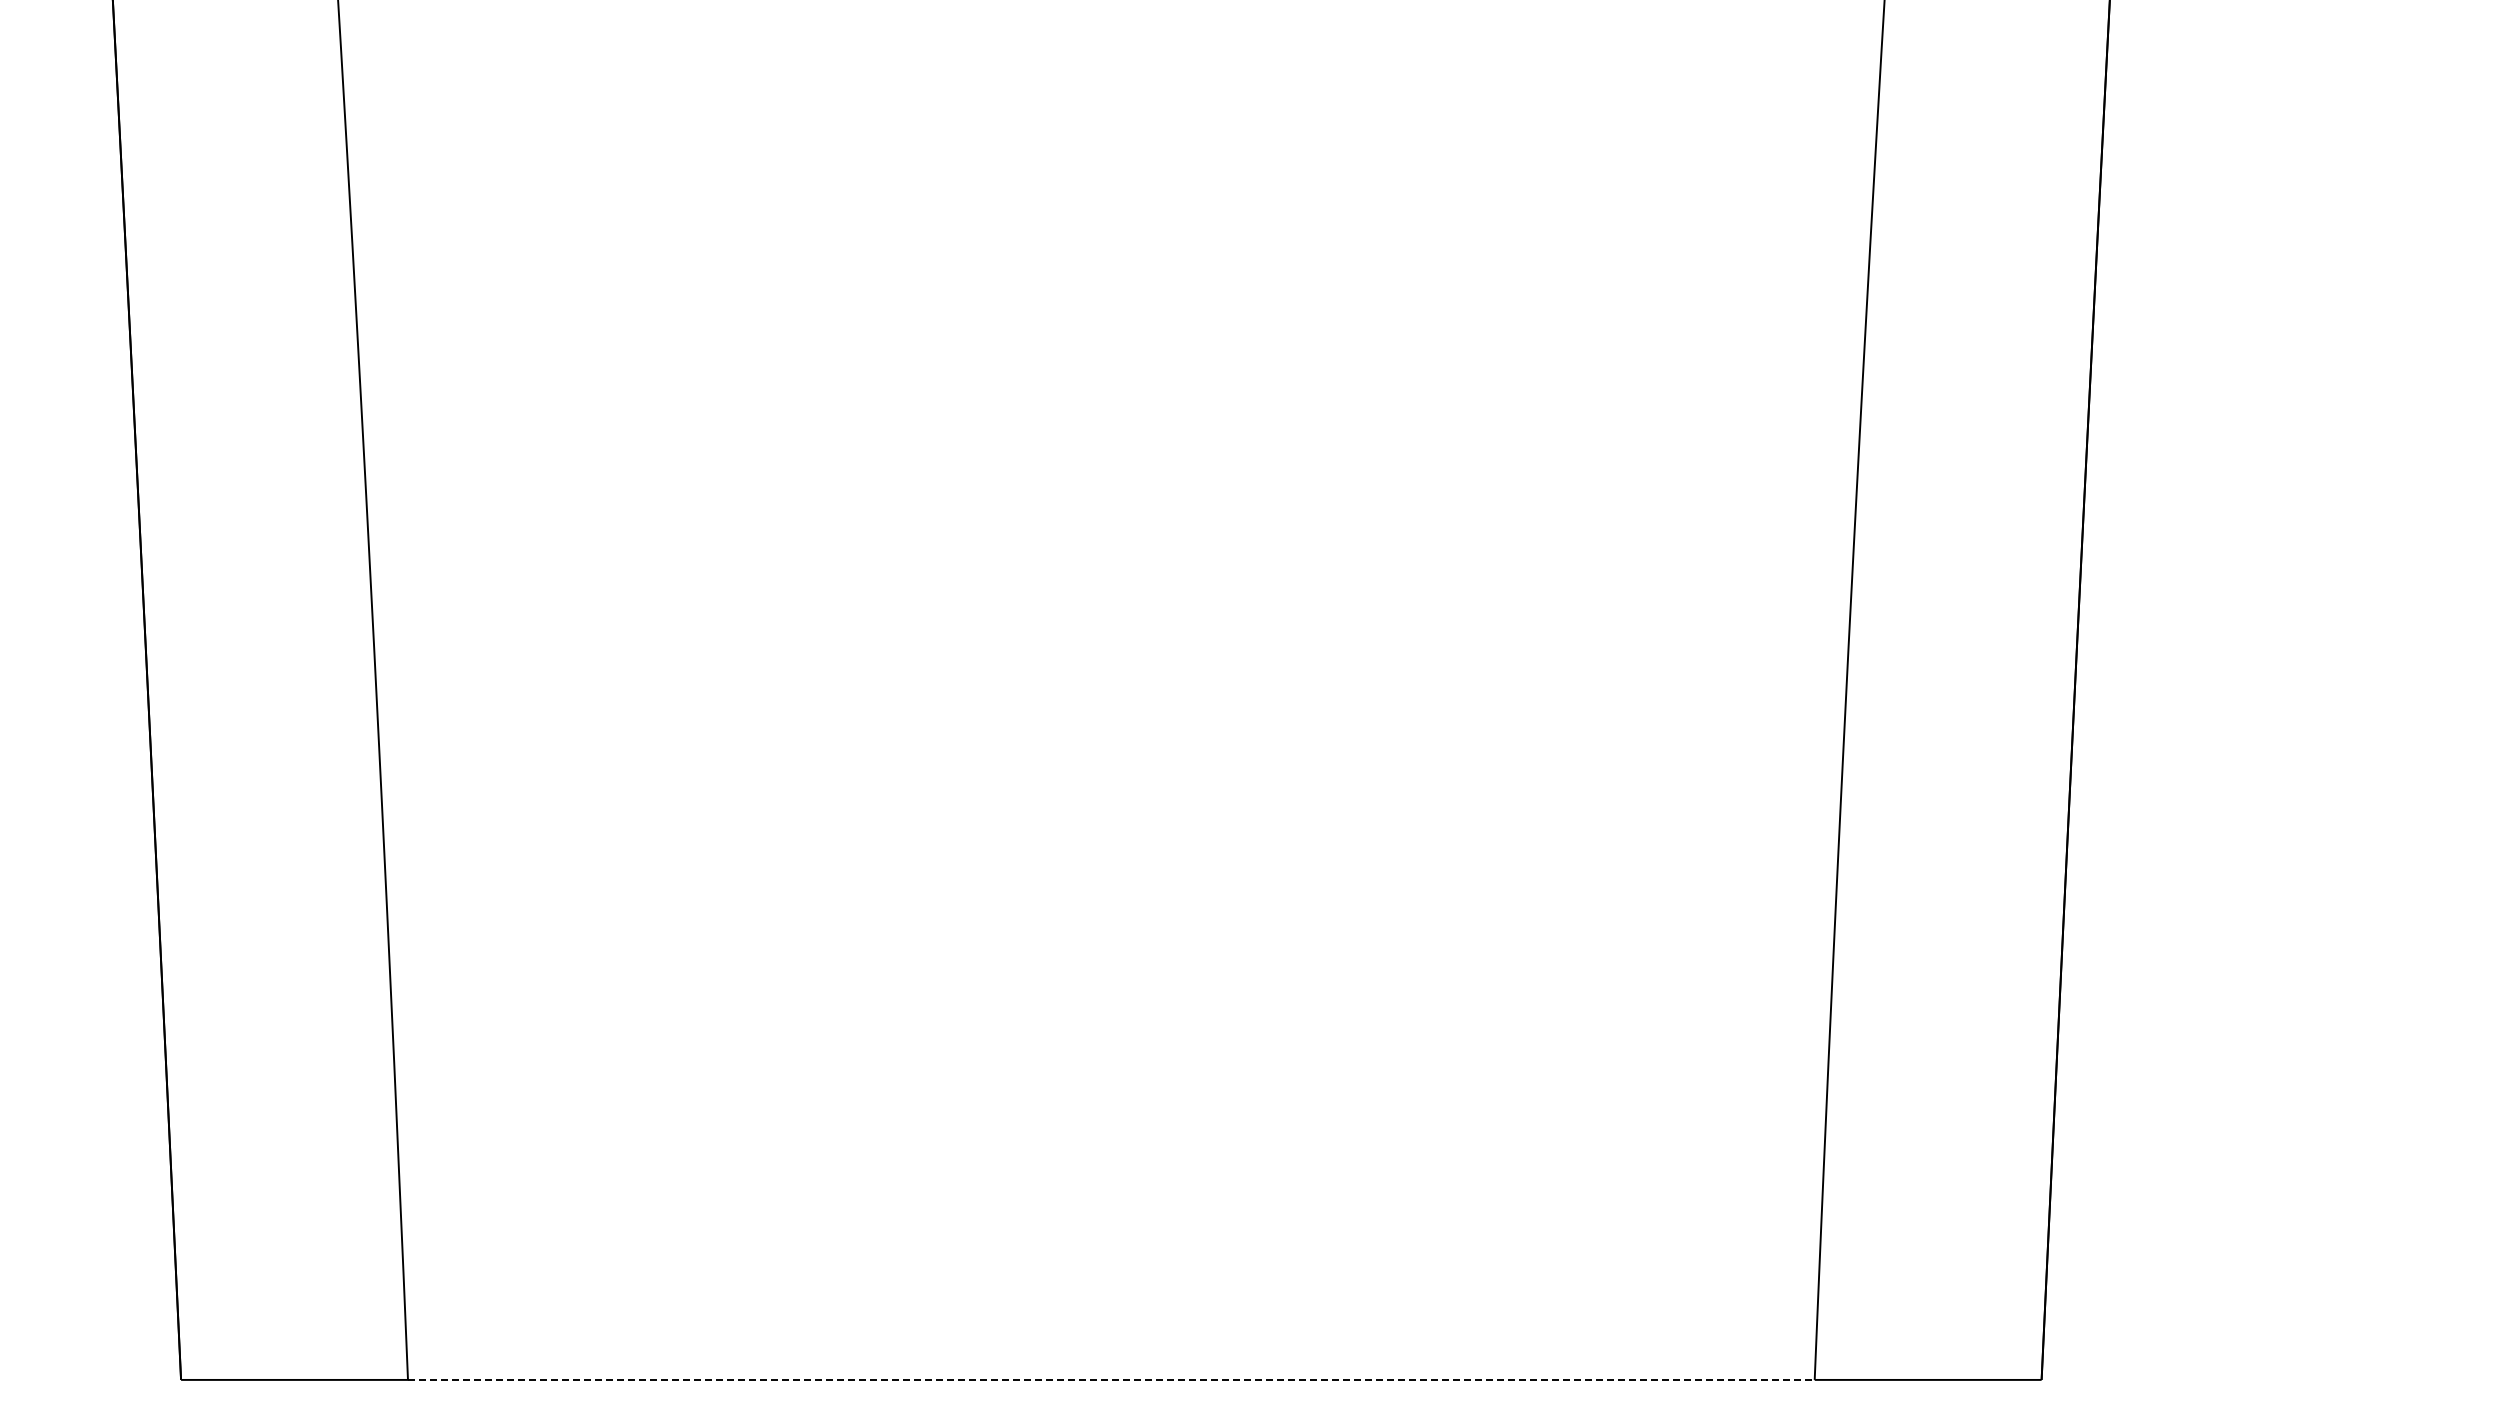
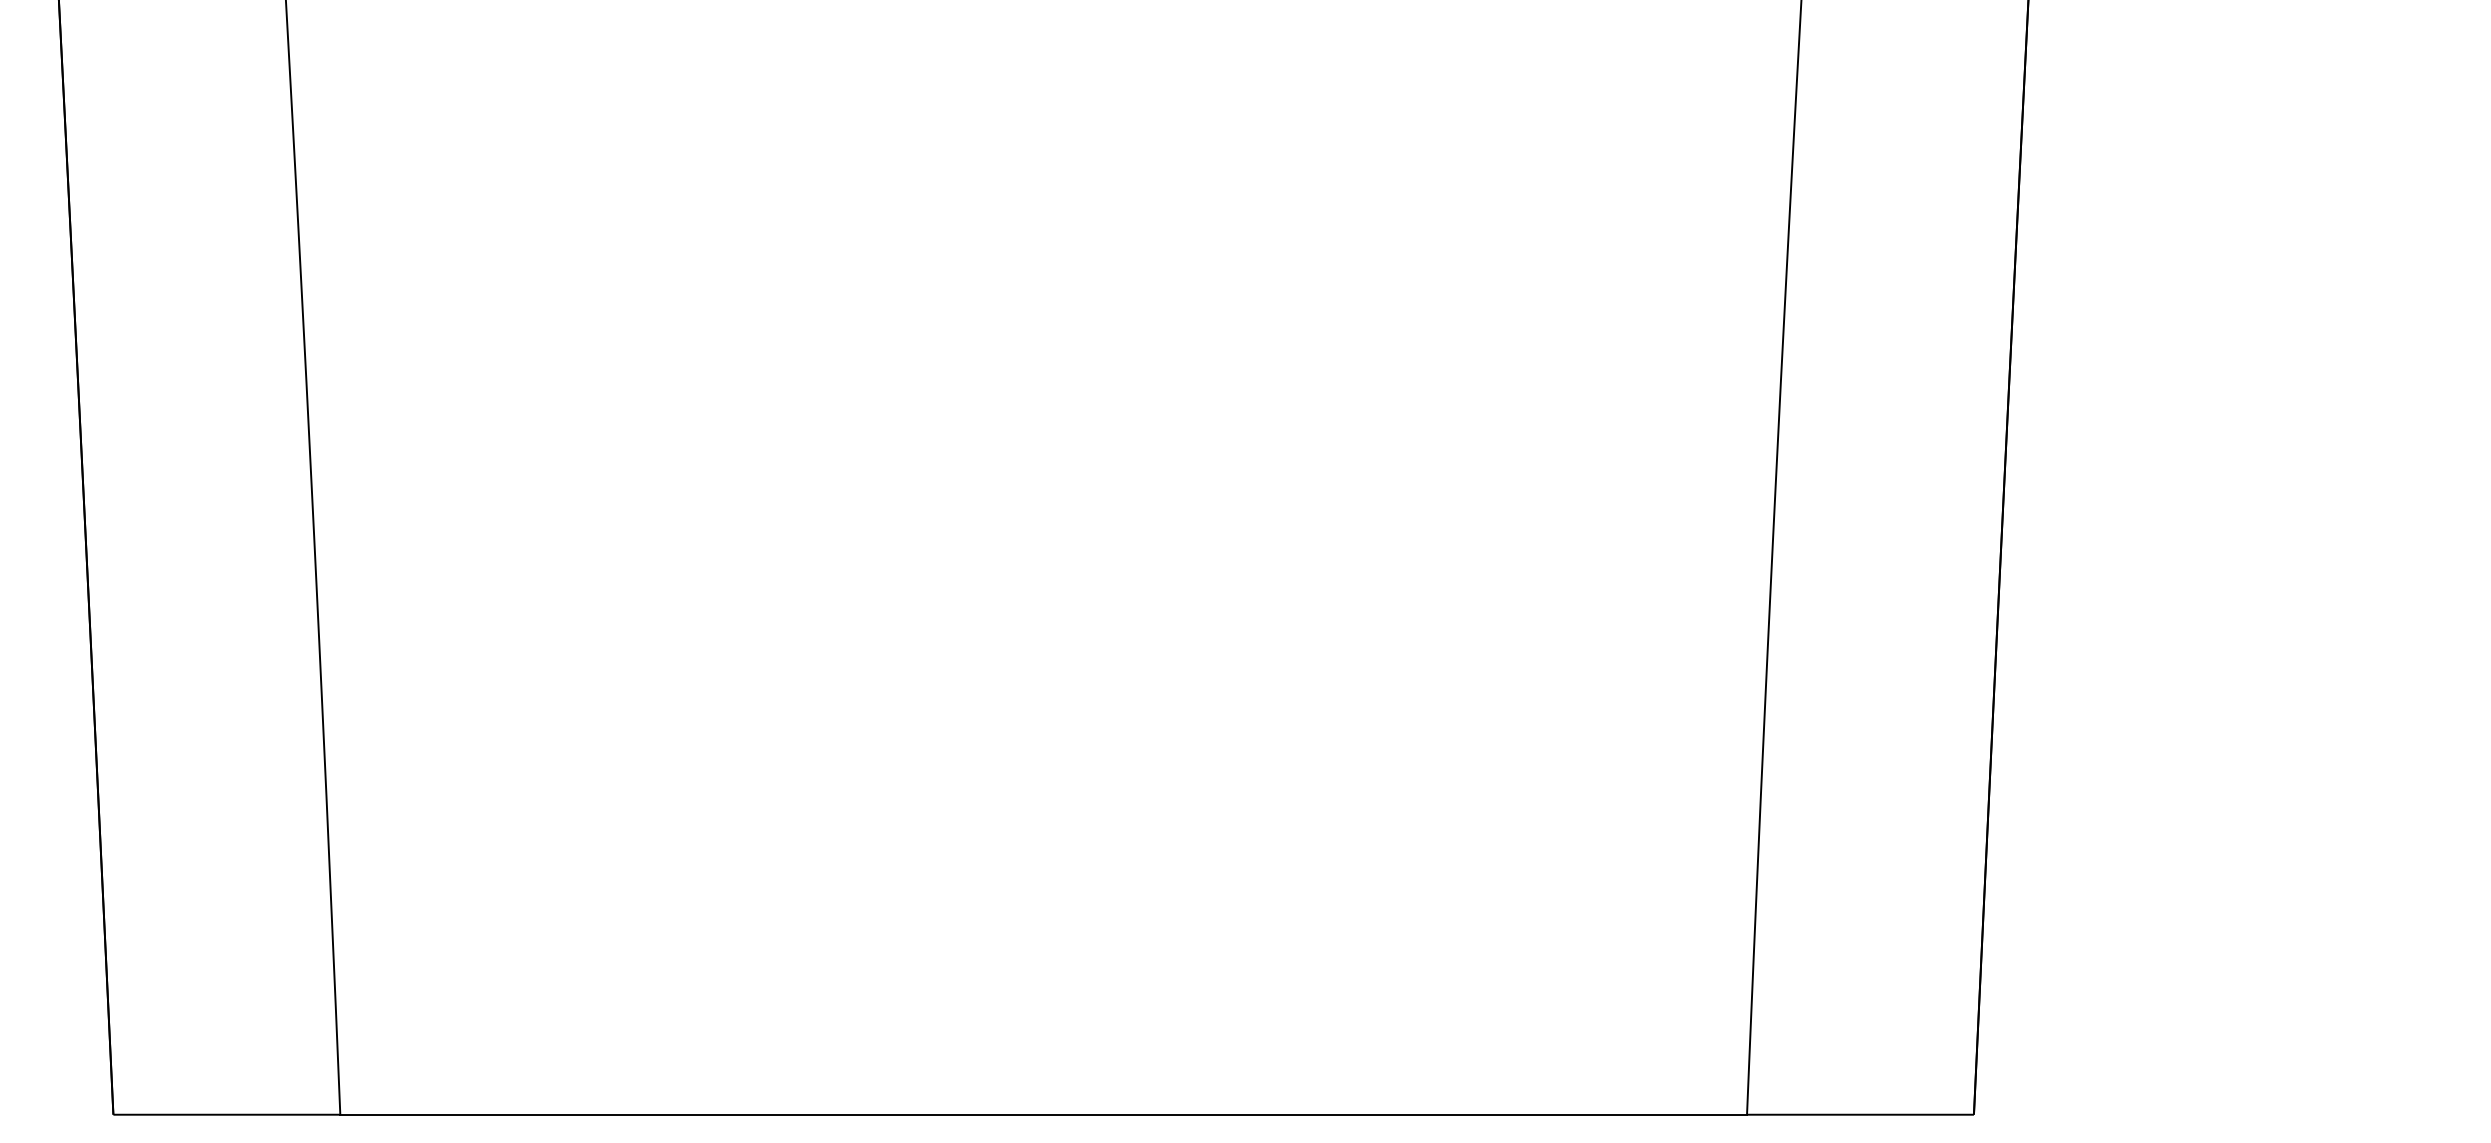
line: (1111, 1379) -> (1043, 1114), dashed -> solid

